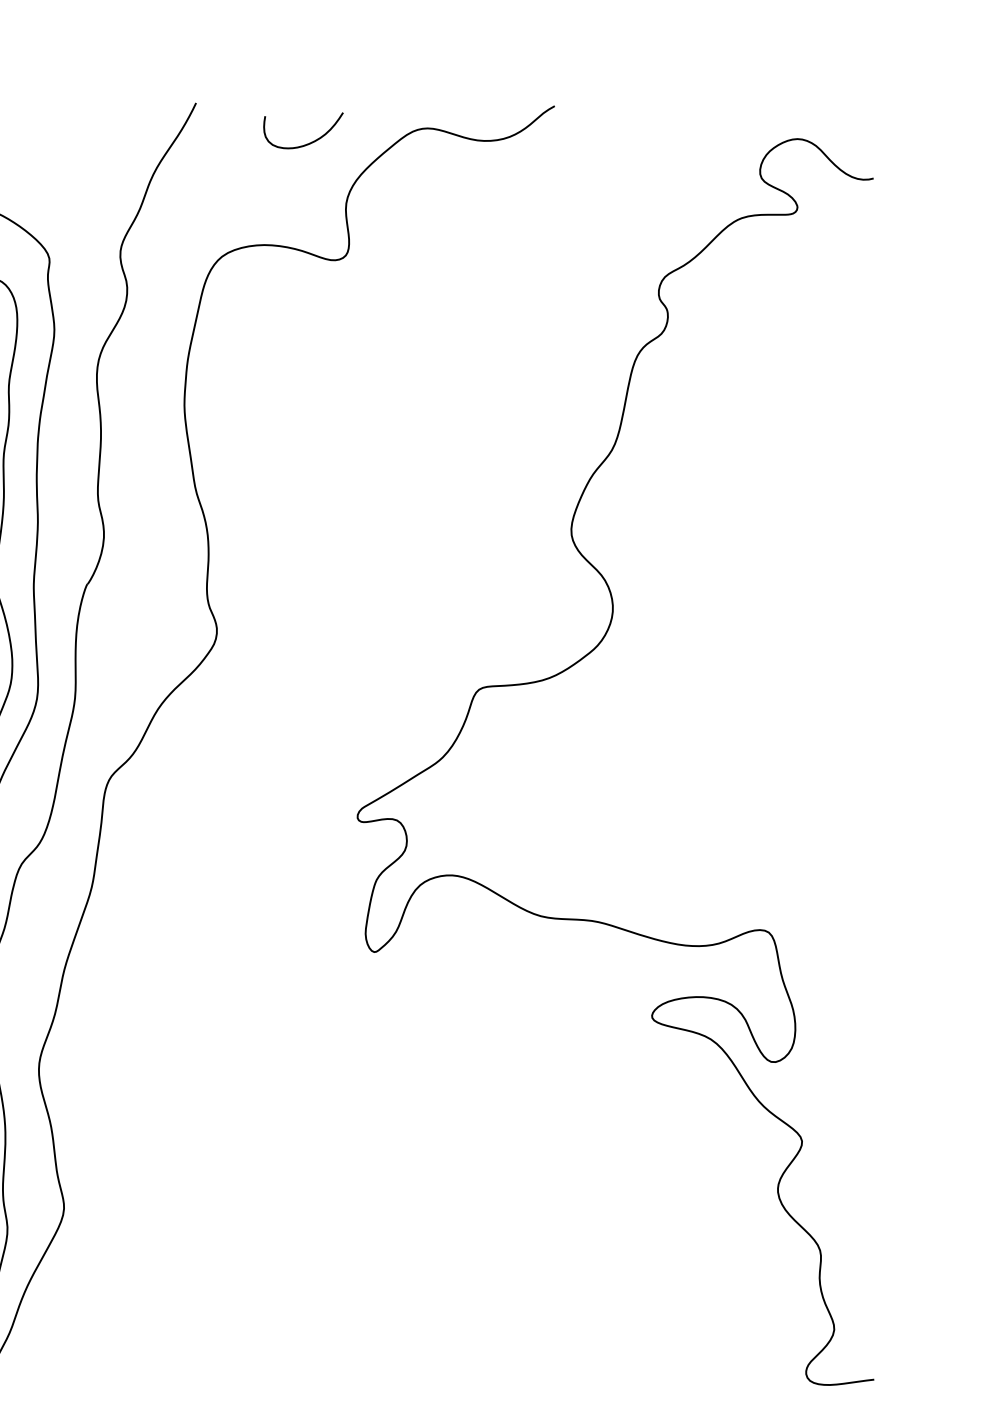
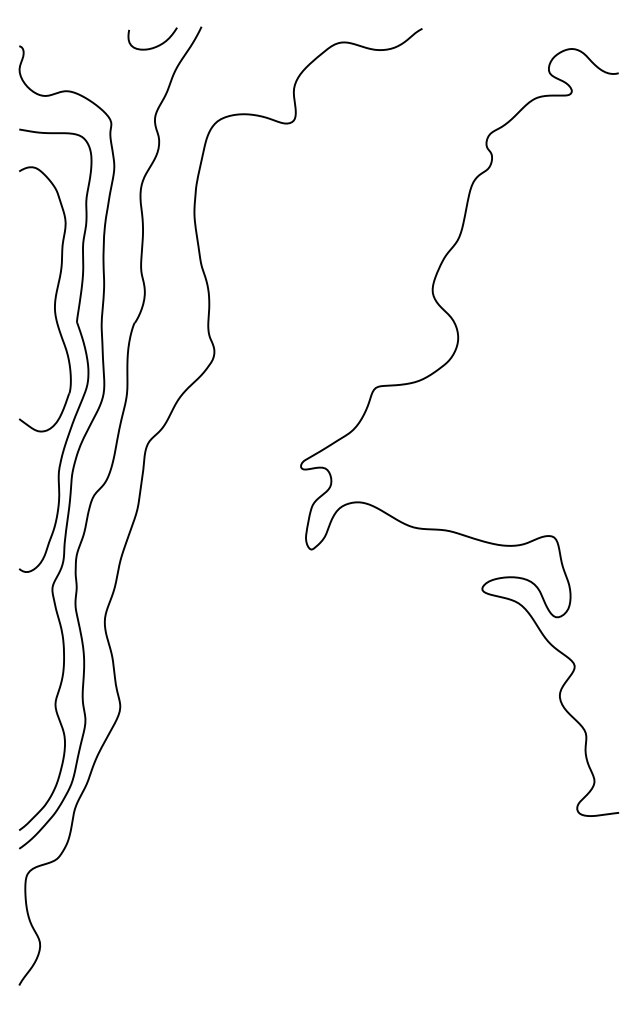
curve: (309, 141) -> (156, 45), moved

